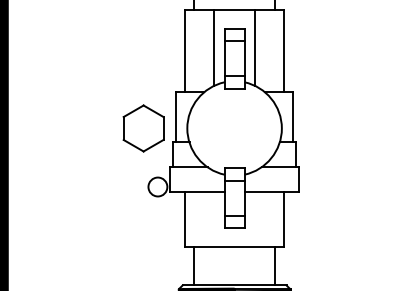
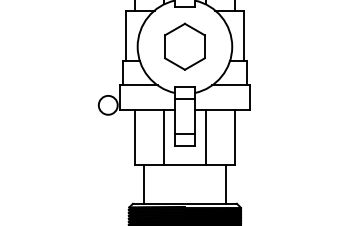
part: (143, 128) -> (184, 46), moved
line: (213, 218) -> (163, 136), added
line: (255, 218) -> (205, 136), added

